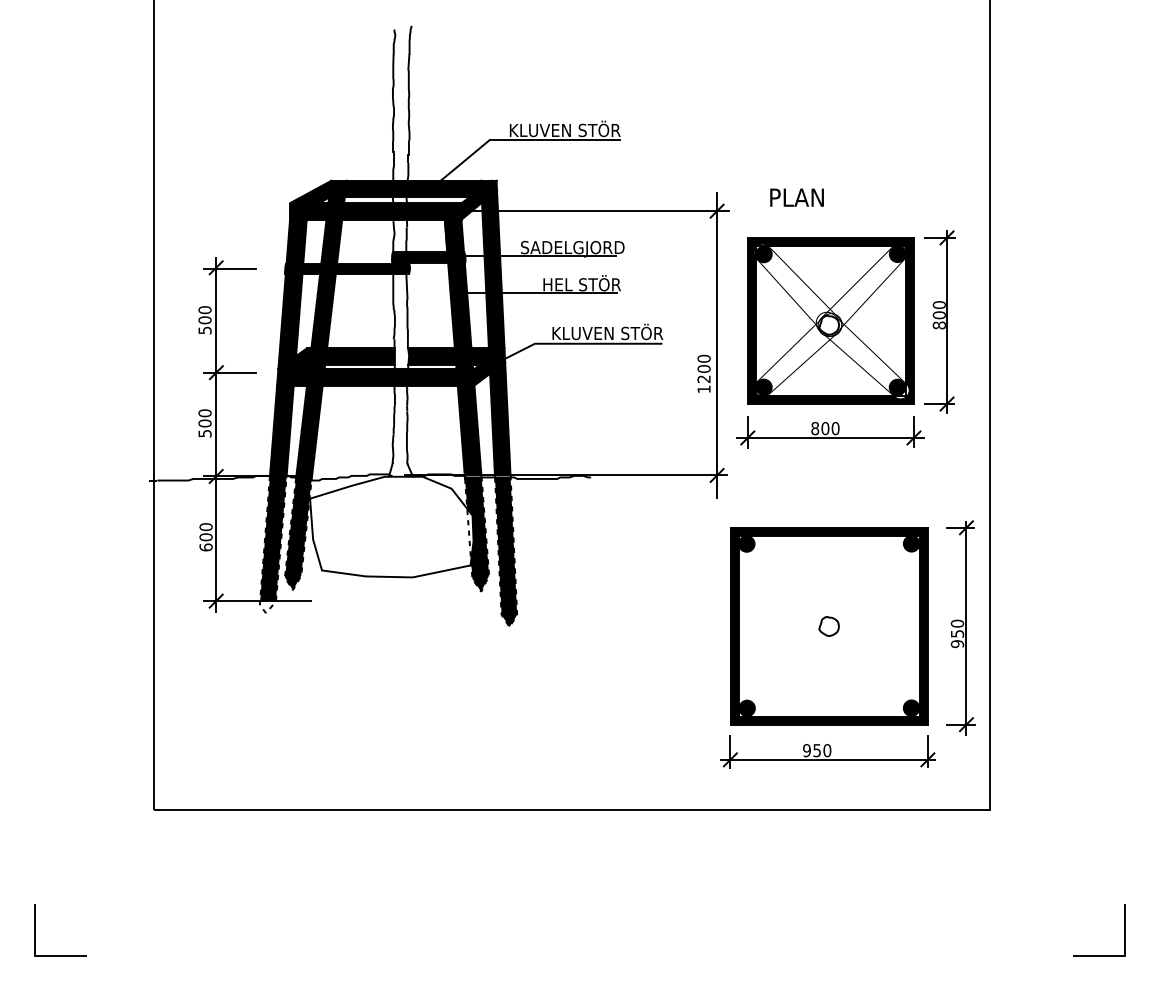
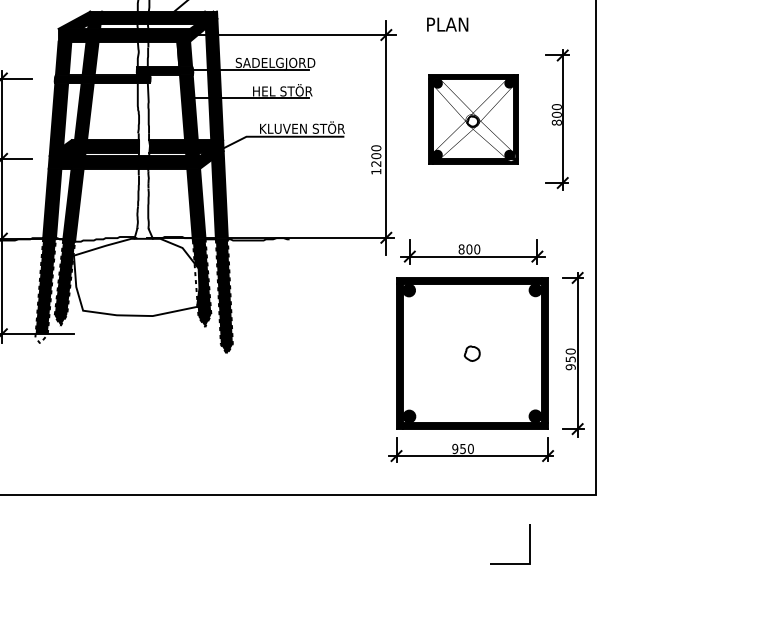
part: (830, 320) -> (473, 118), size x0.7
part: (830, 432) -> (473, 252), moved
line: (1124, 930) -> (529, 544), moved

